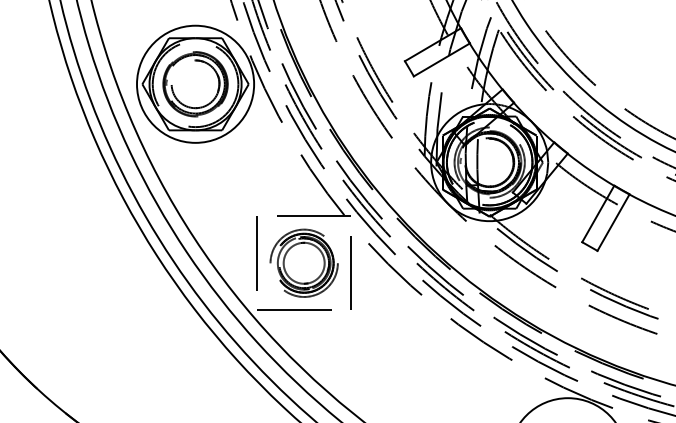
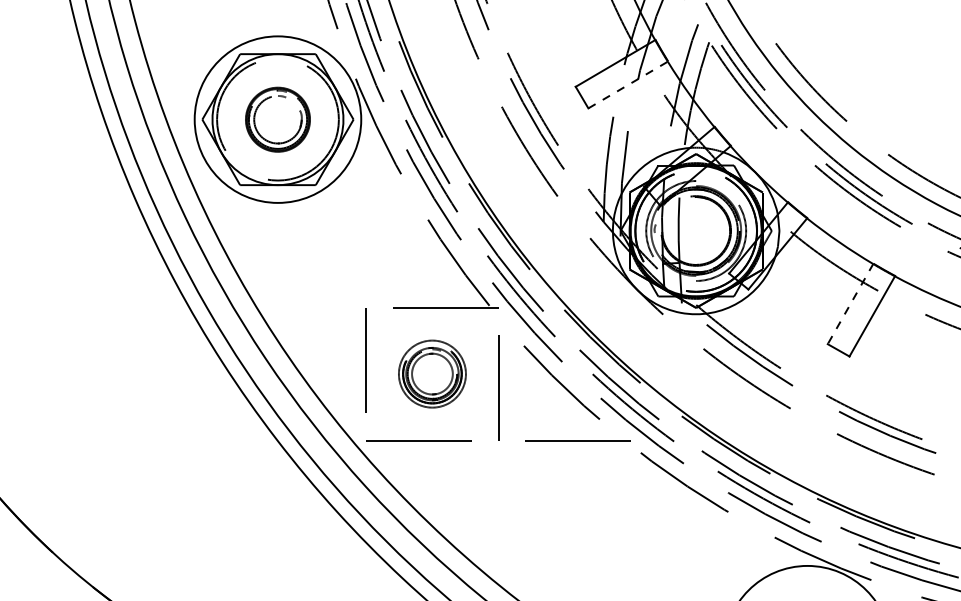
line: (442, 59) -> (628, 84), solid -> dashed
part: (195, 84) -> (277, 119), size x0.7
line: (598, 214) -> (850, 304), solid -> dashed
part: (304, 262) -> (432, 373), size x0.7
line: (406, 309) -> (577, 440), added

